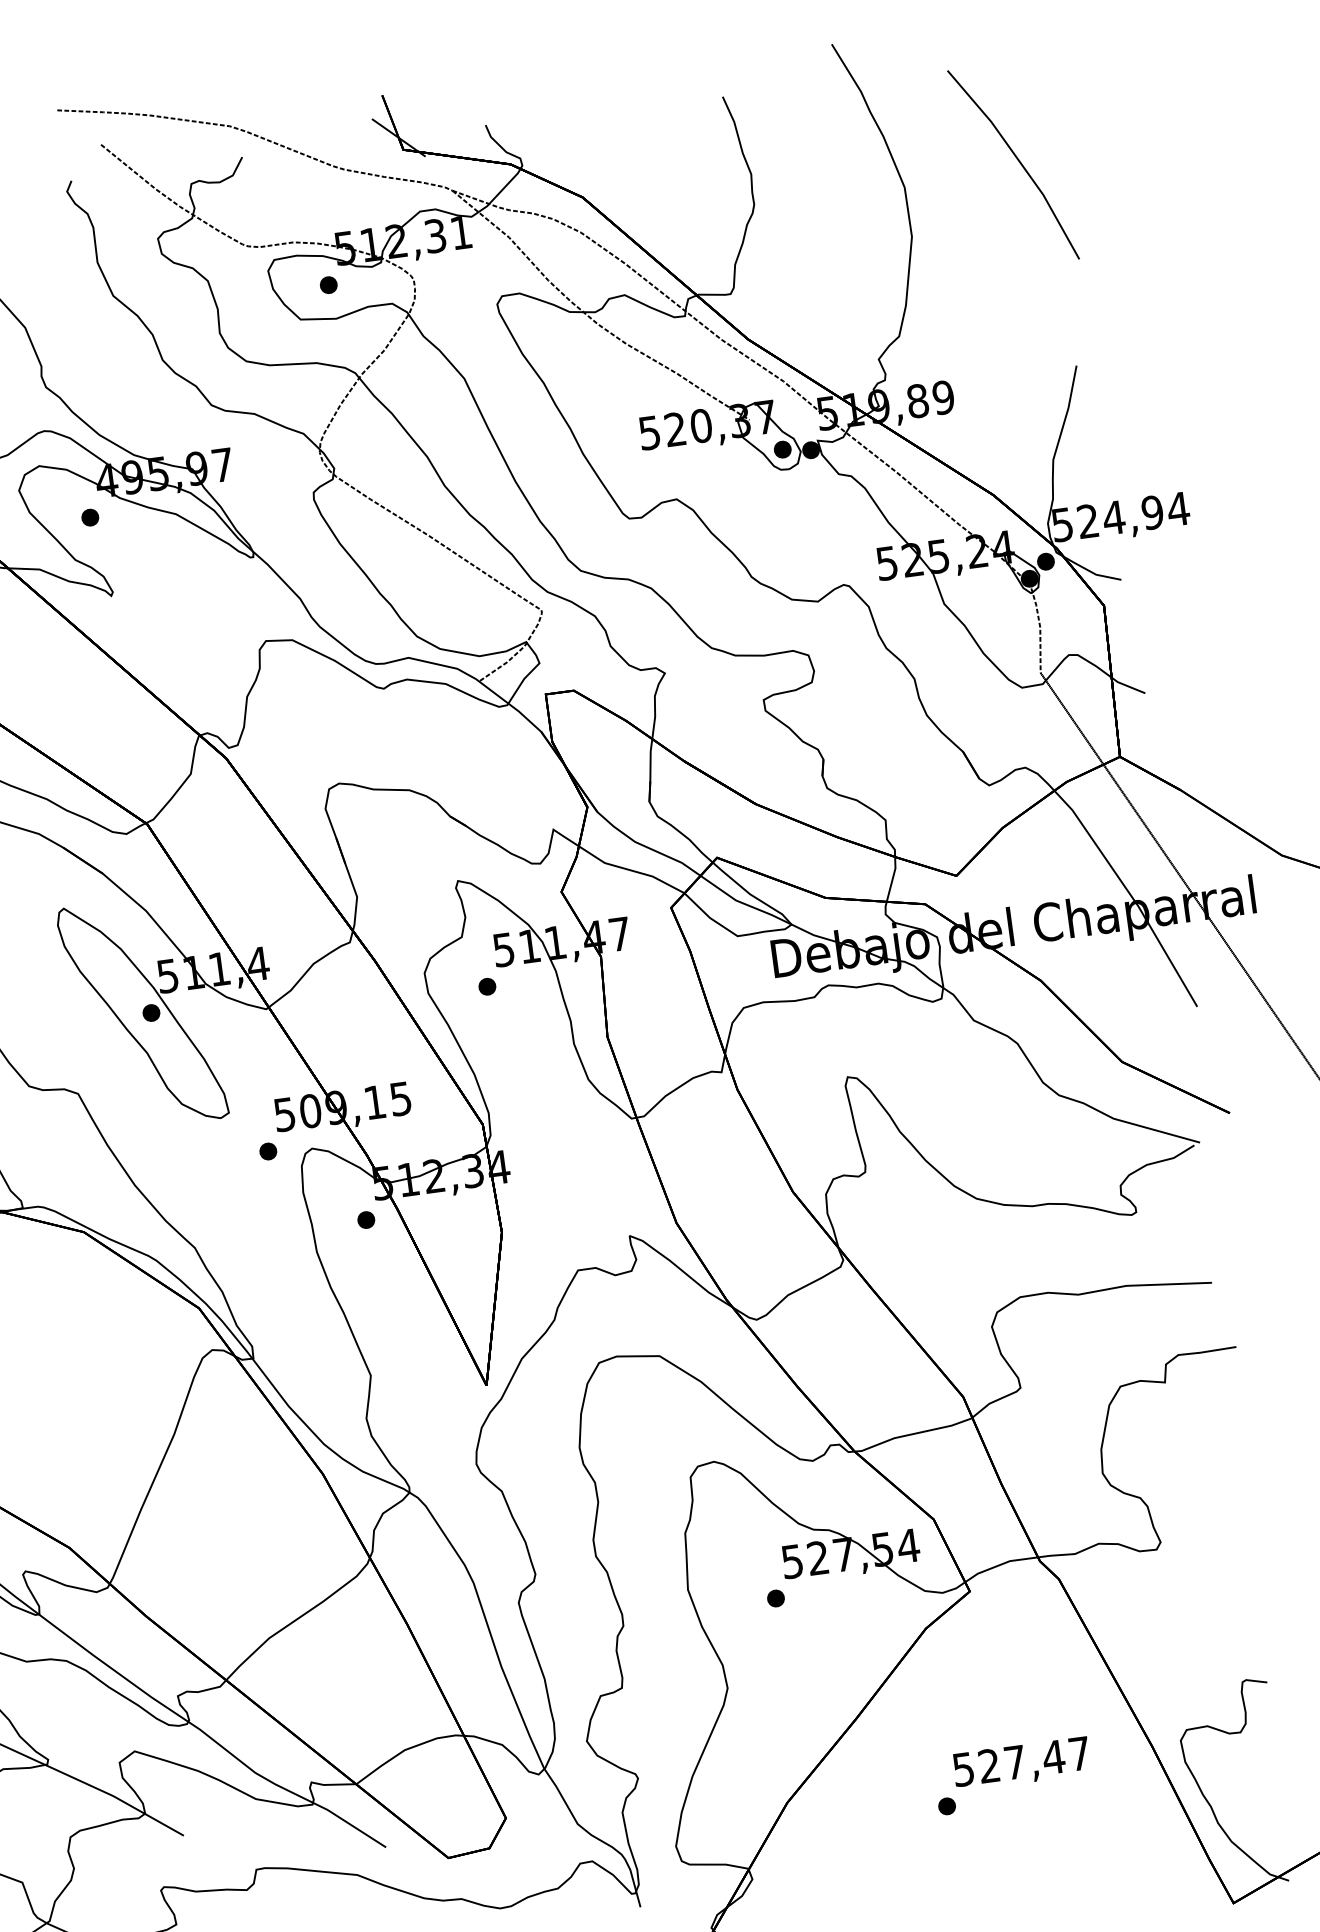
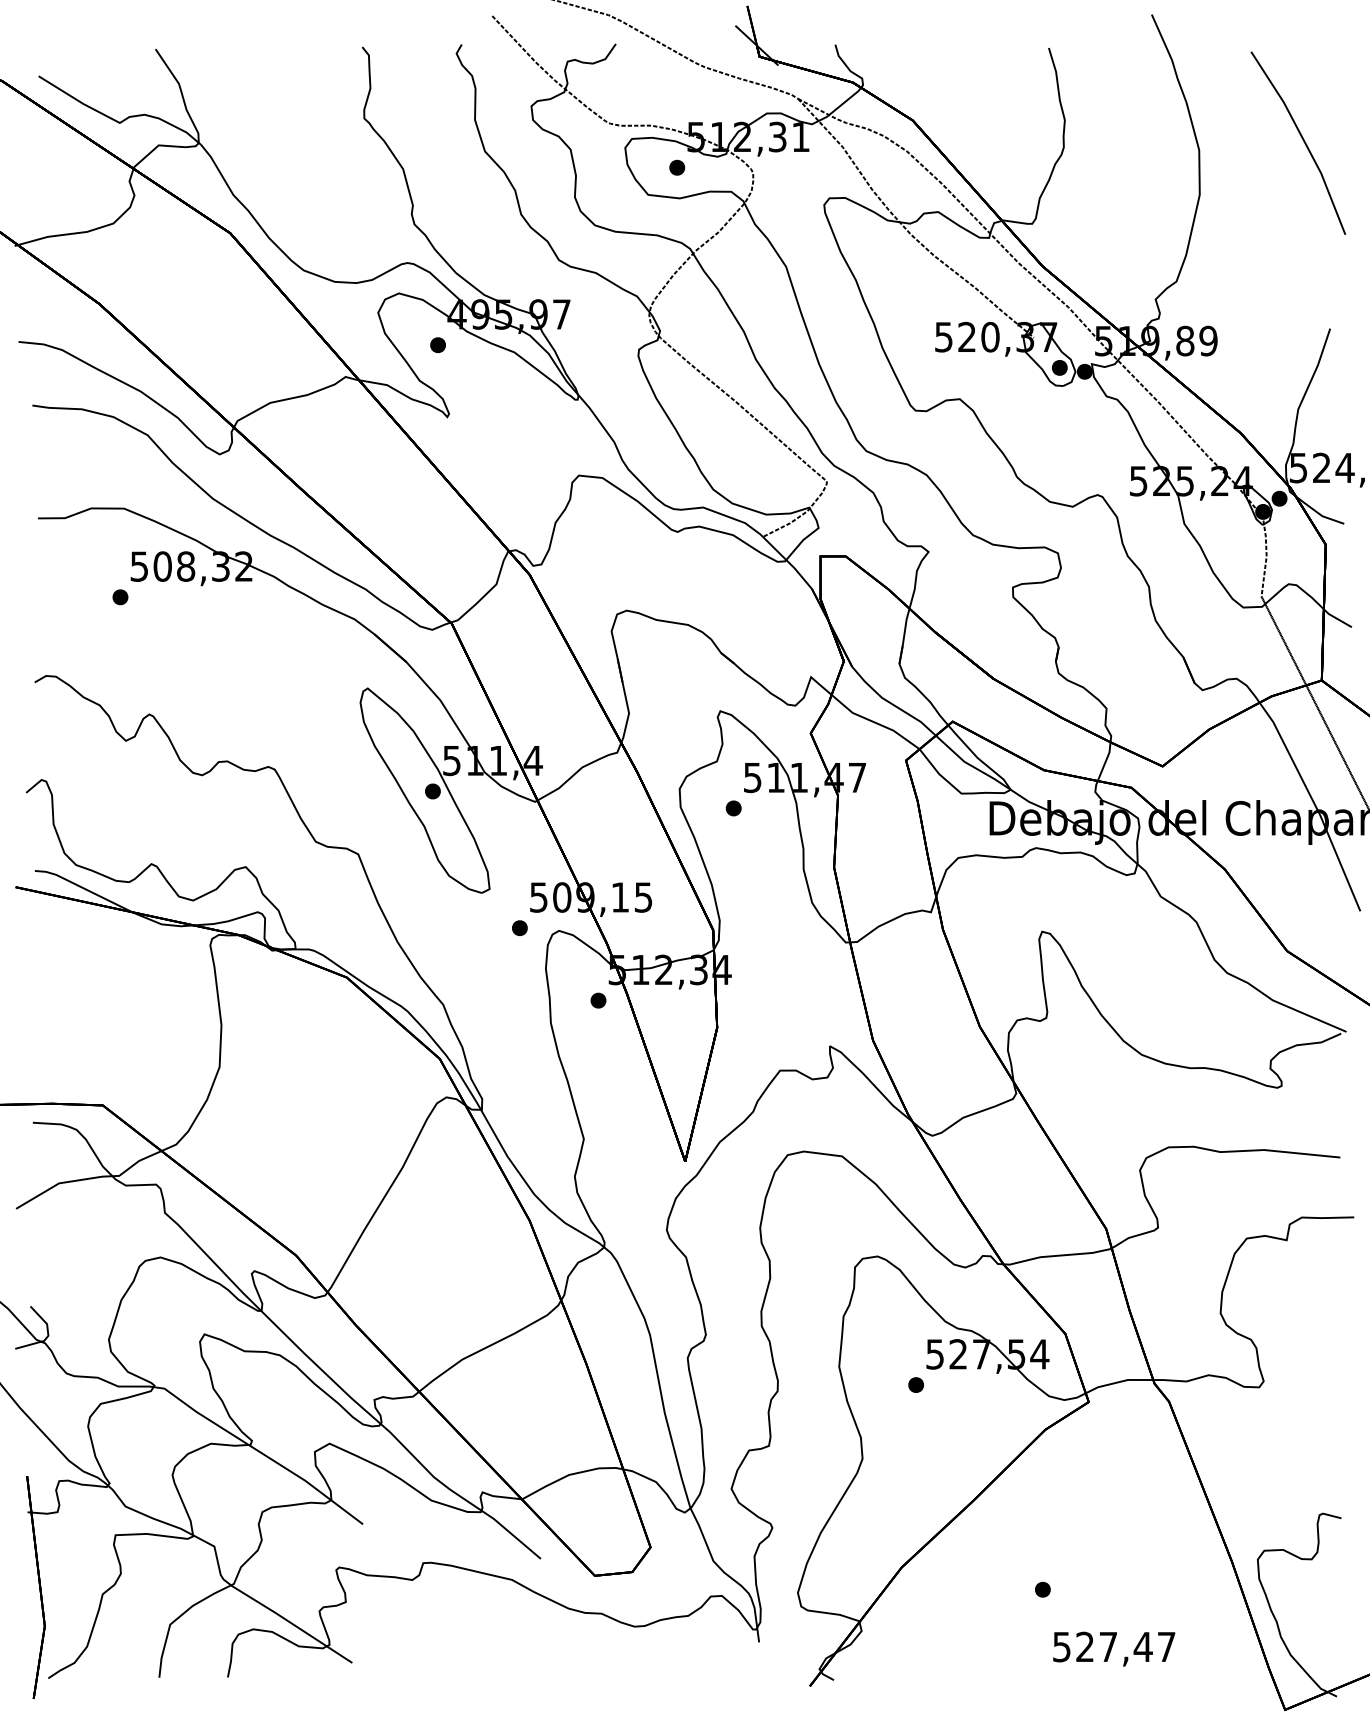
text: (1022, 1763) -> (1114, 1648), moved

